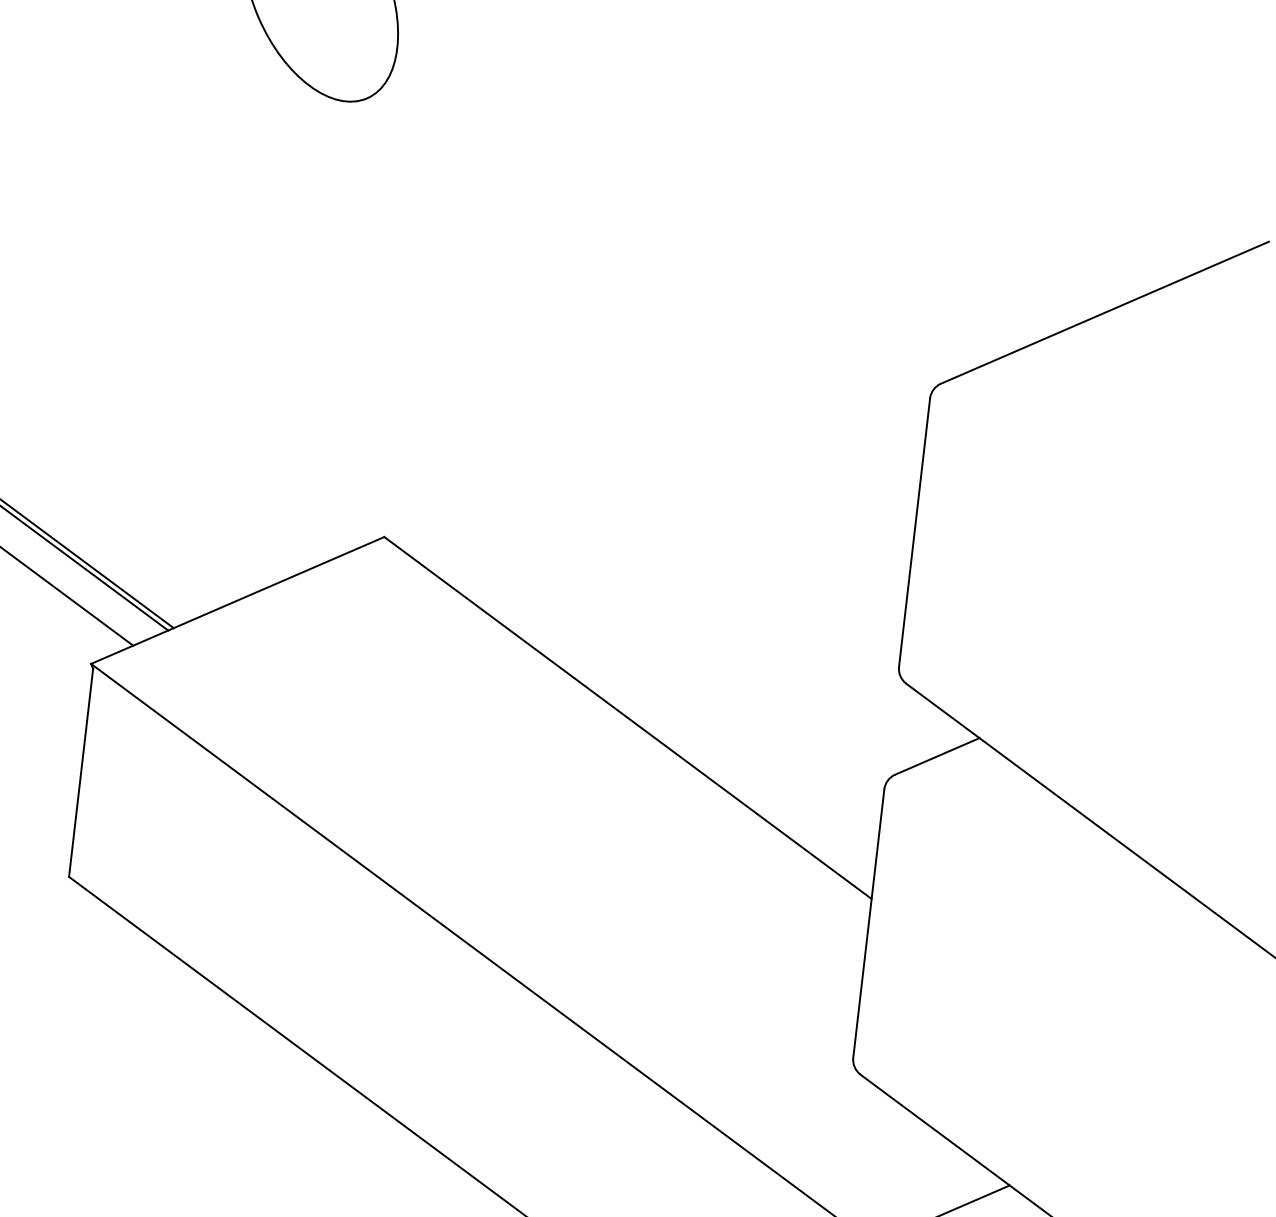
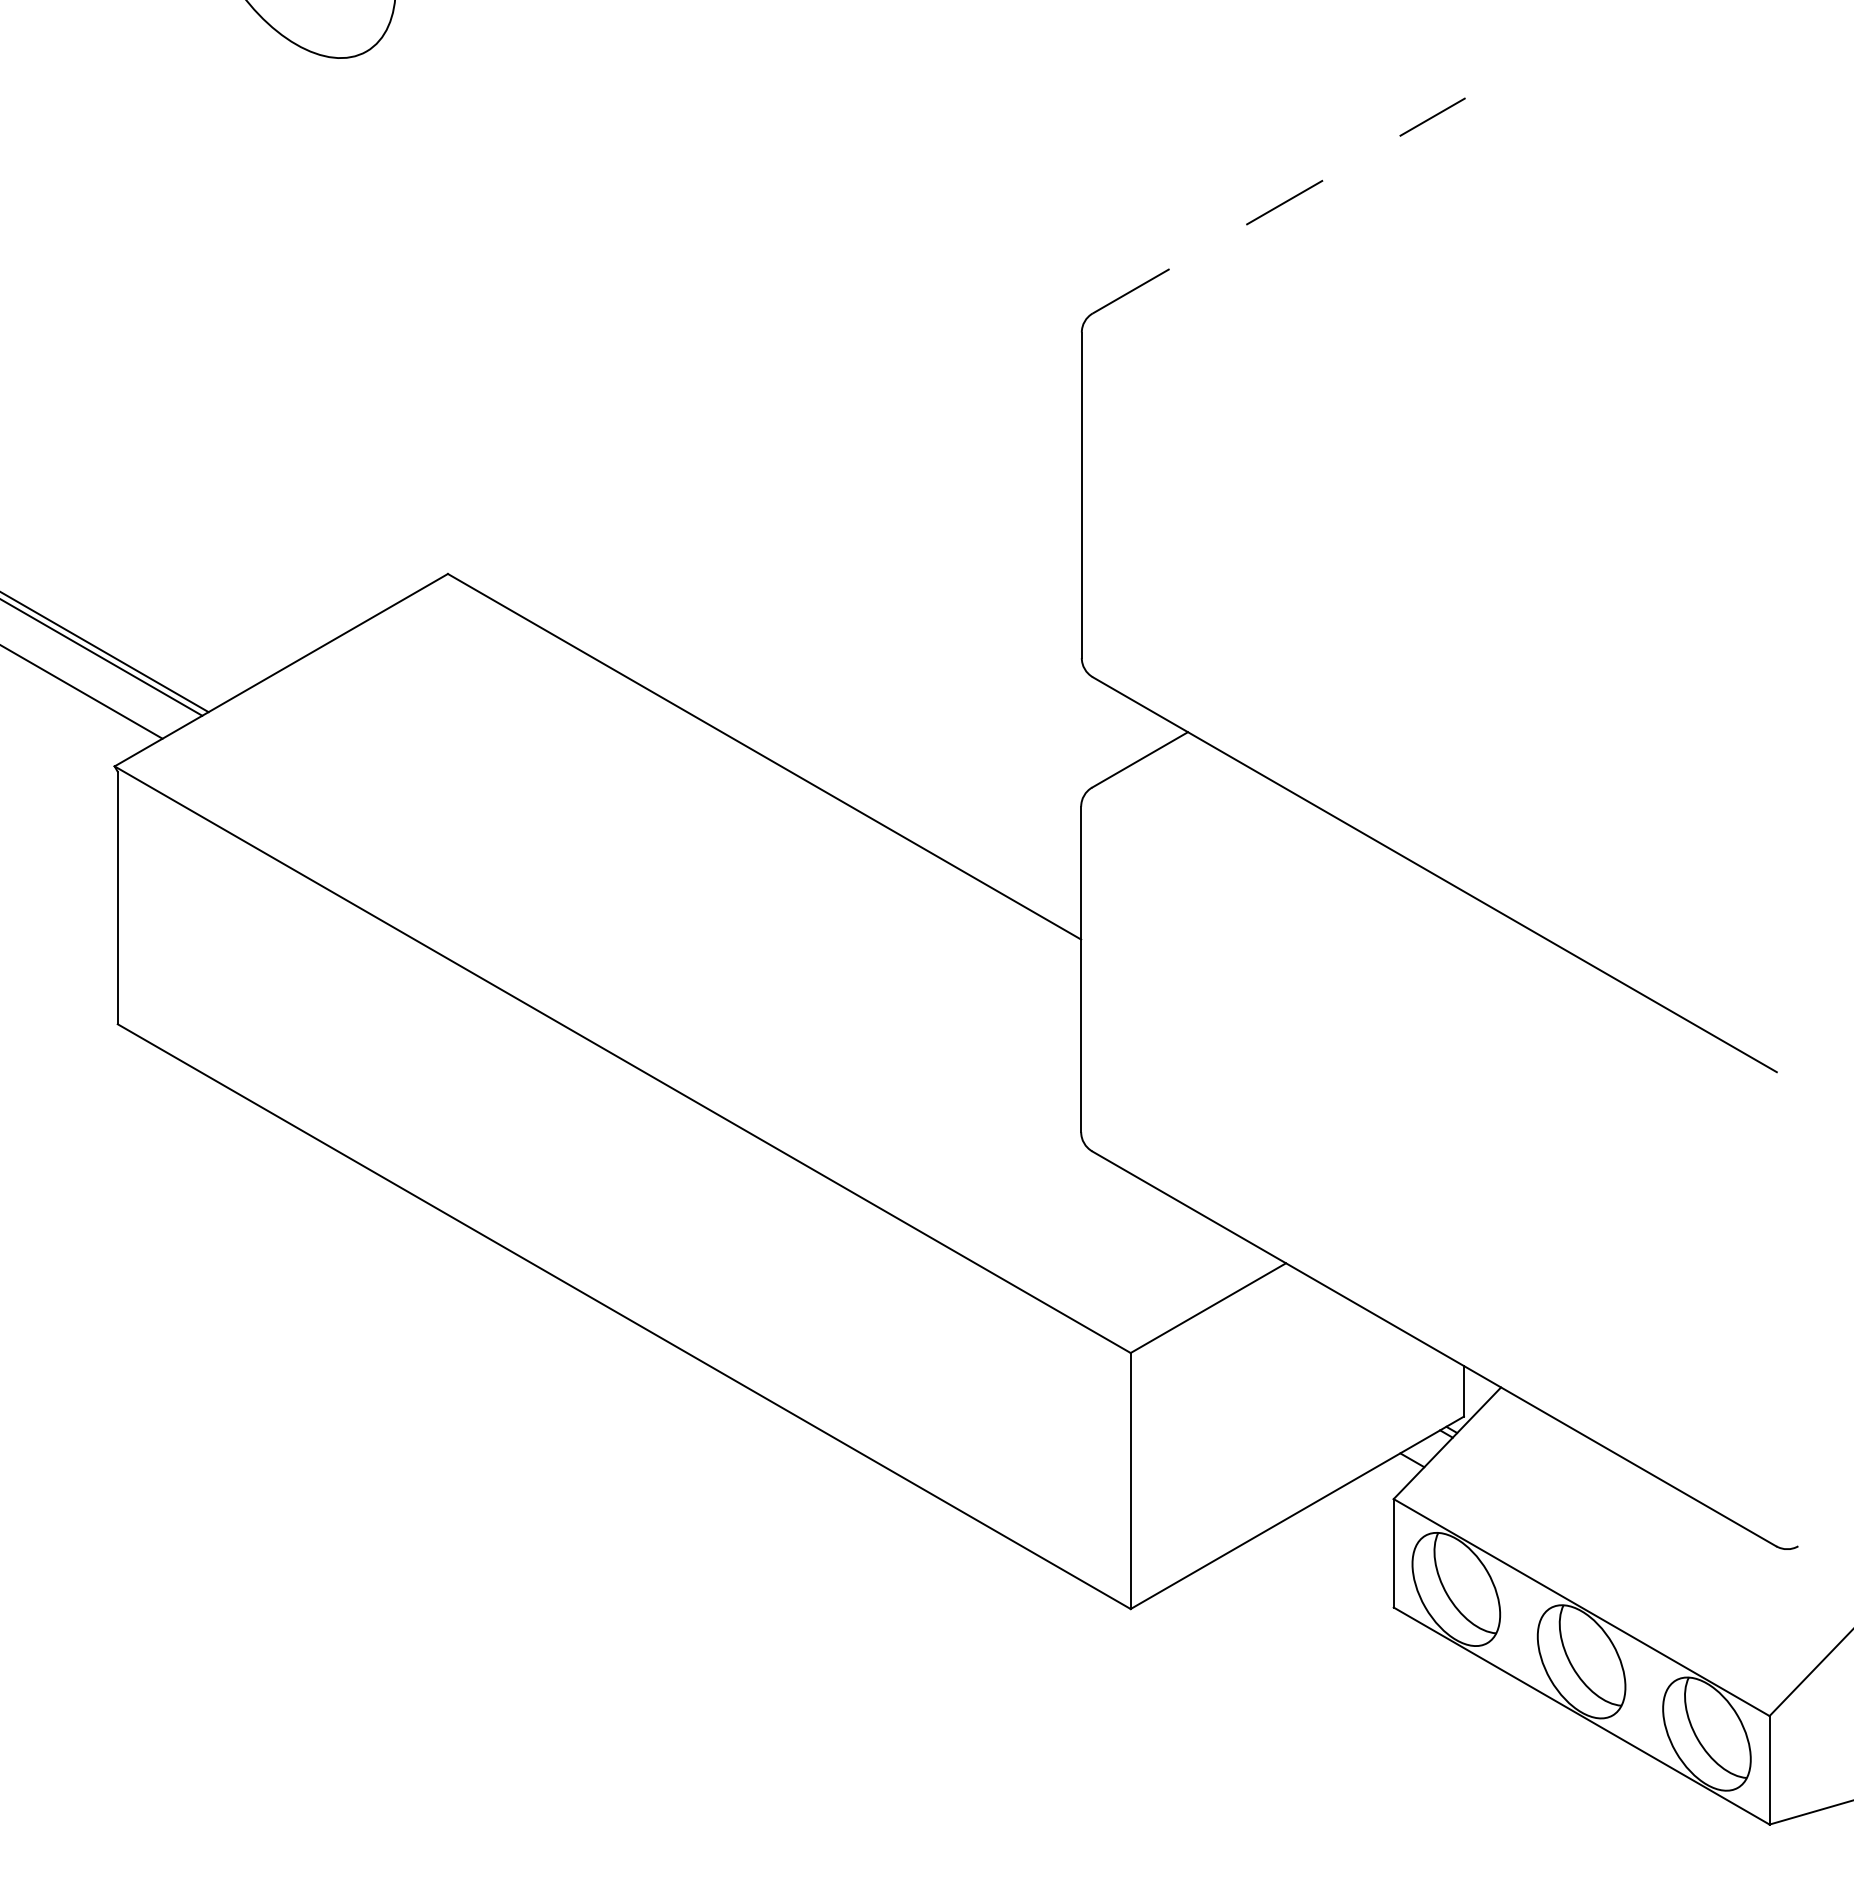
line: (1105, 312) -> (1279, 205), solid -> dashed

